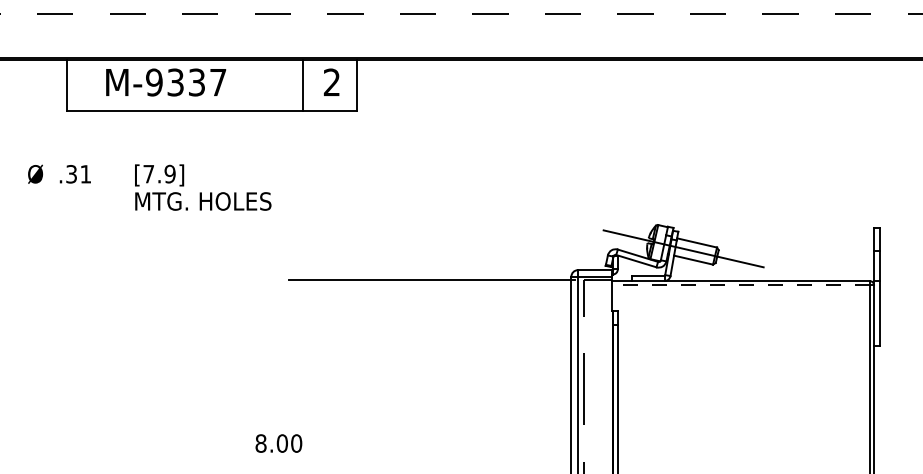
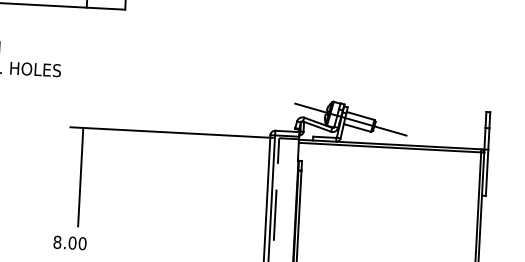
line: (740, 285) -> (389, 147), dashed -> solid
line: (306, 349) -> (80, 176), added
text: (278, 443) -> (69, 242), moved

